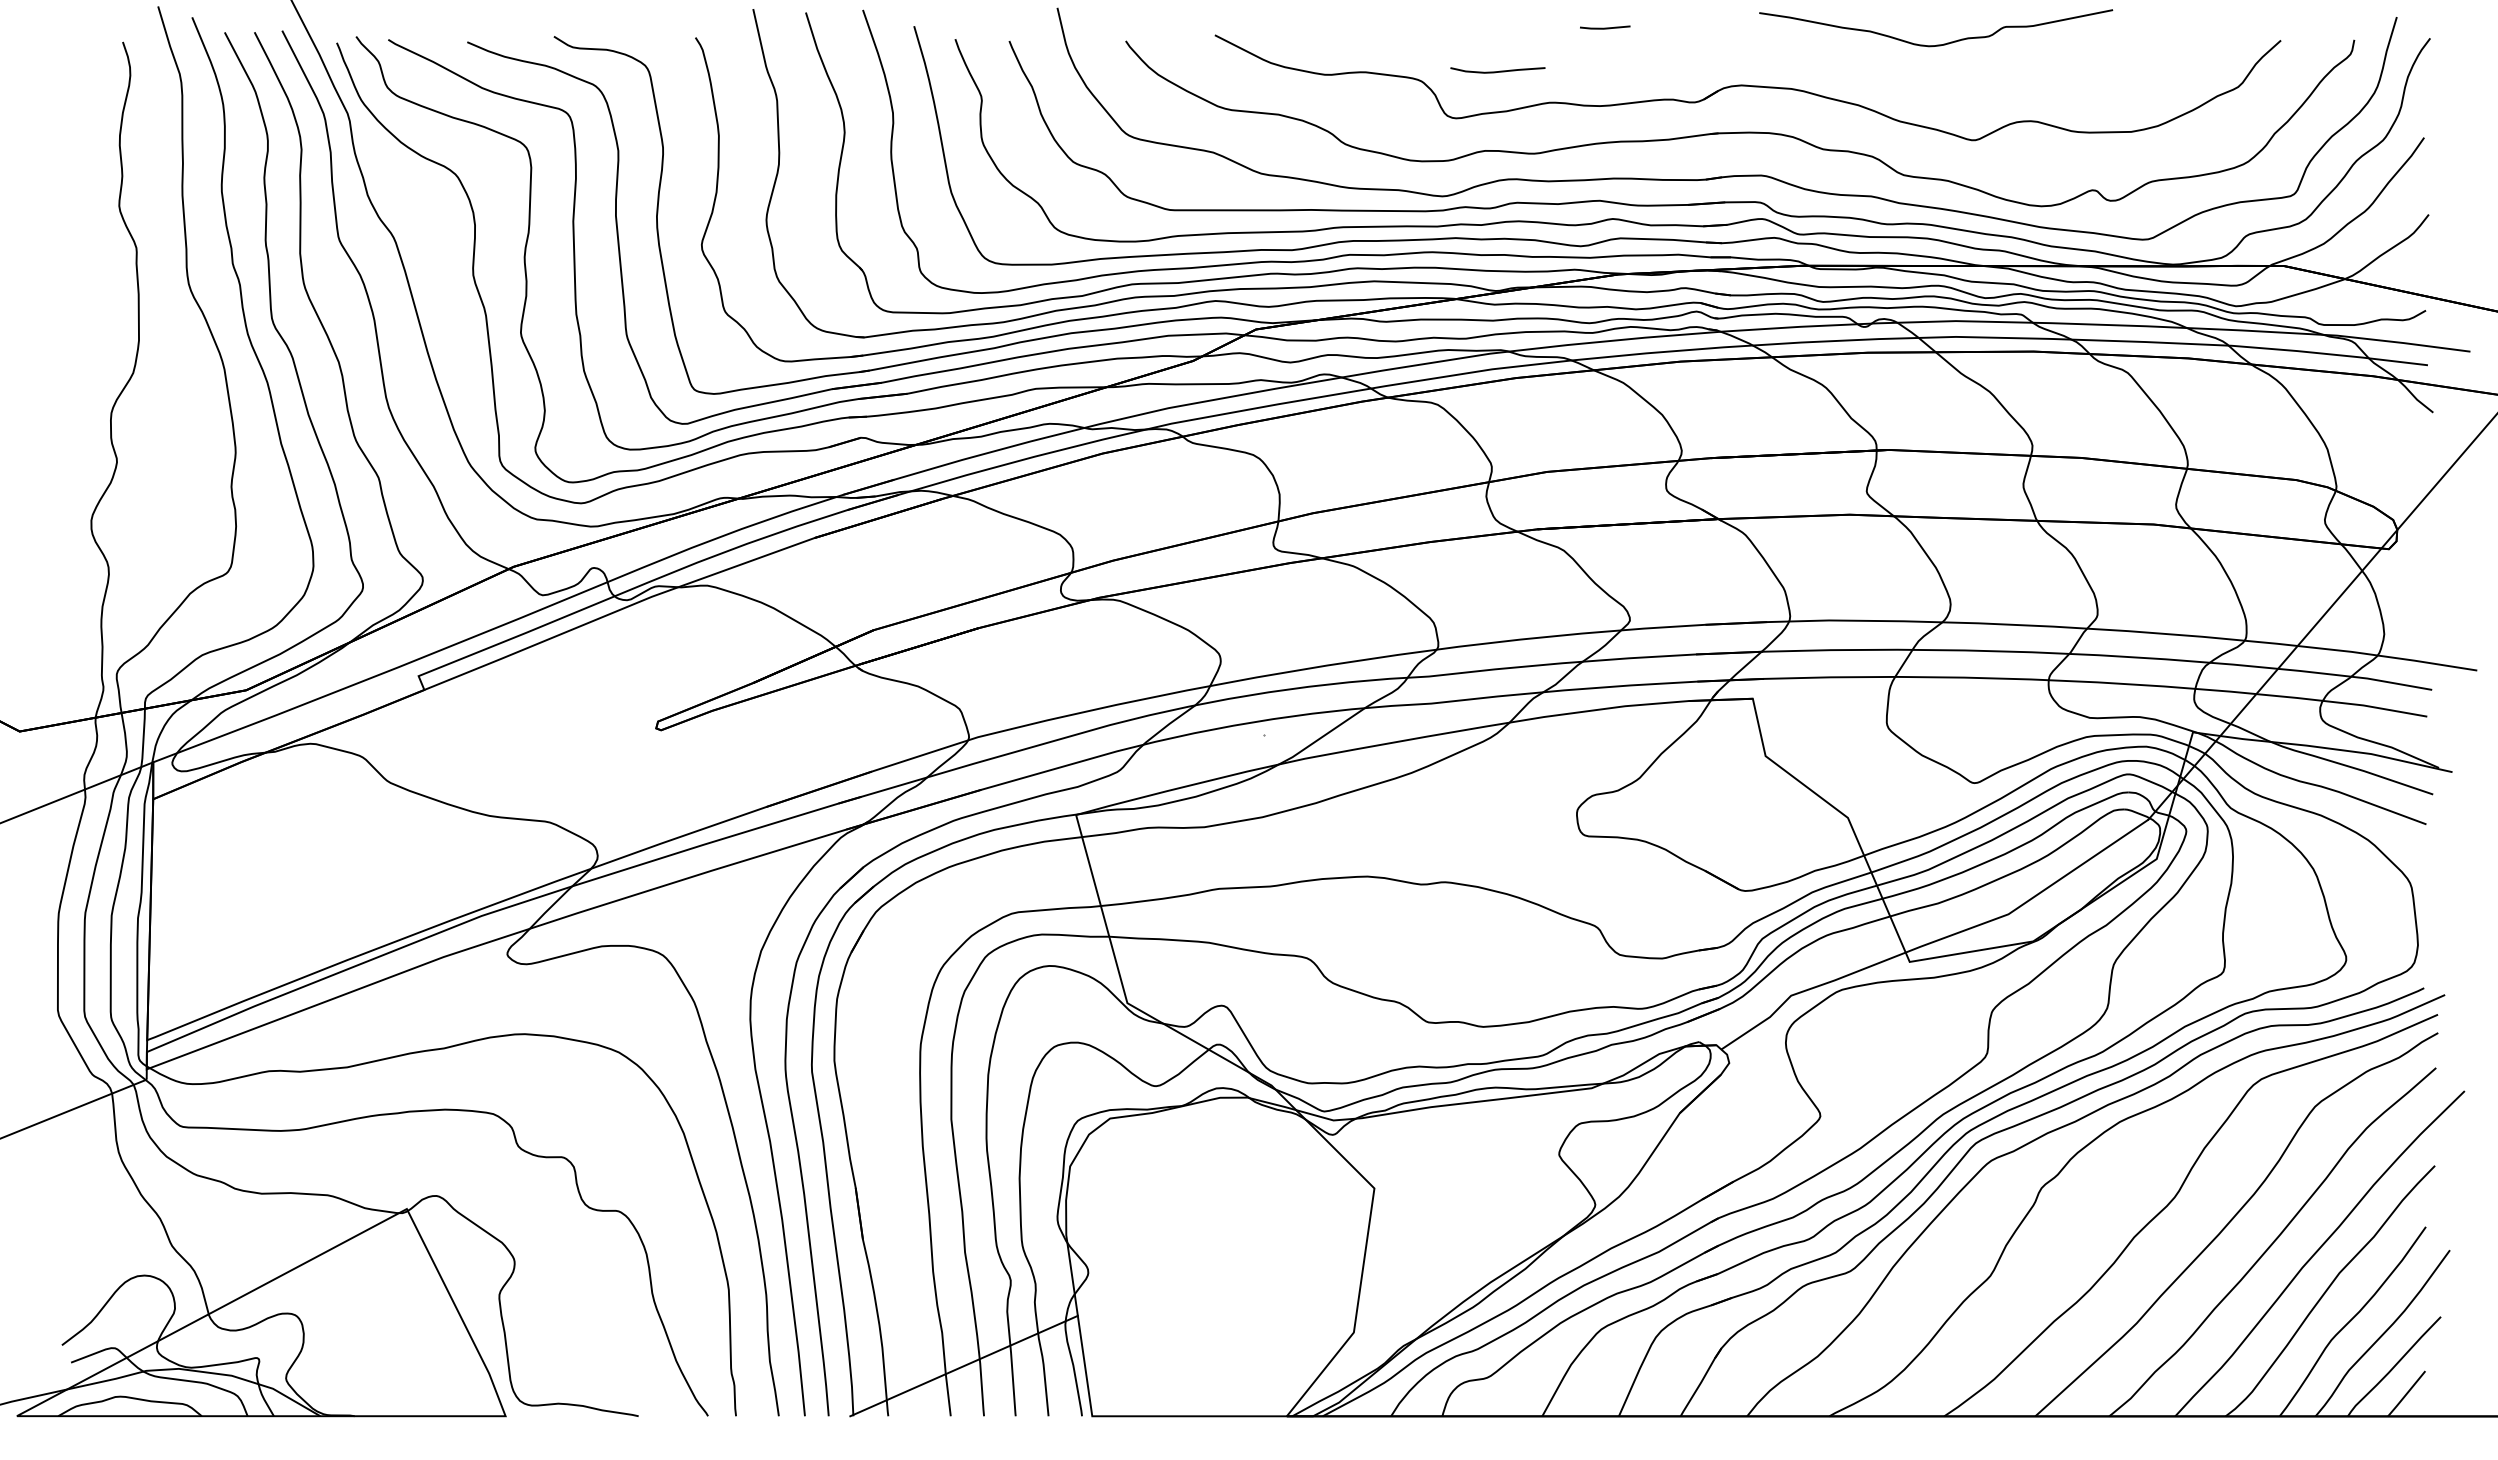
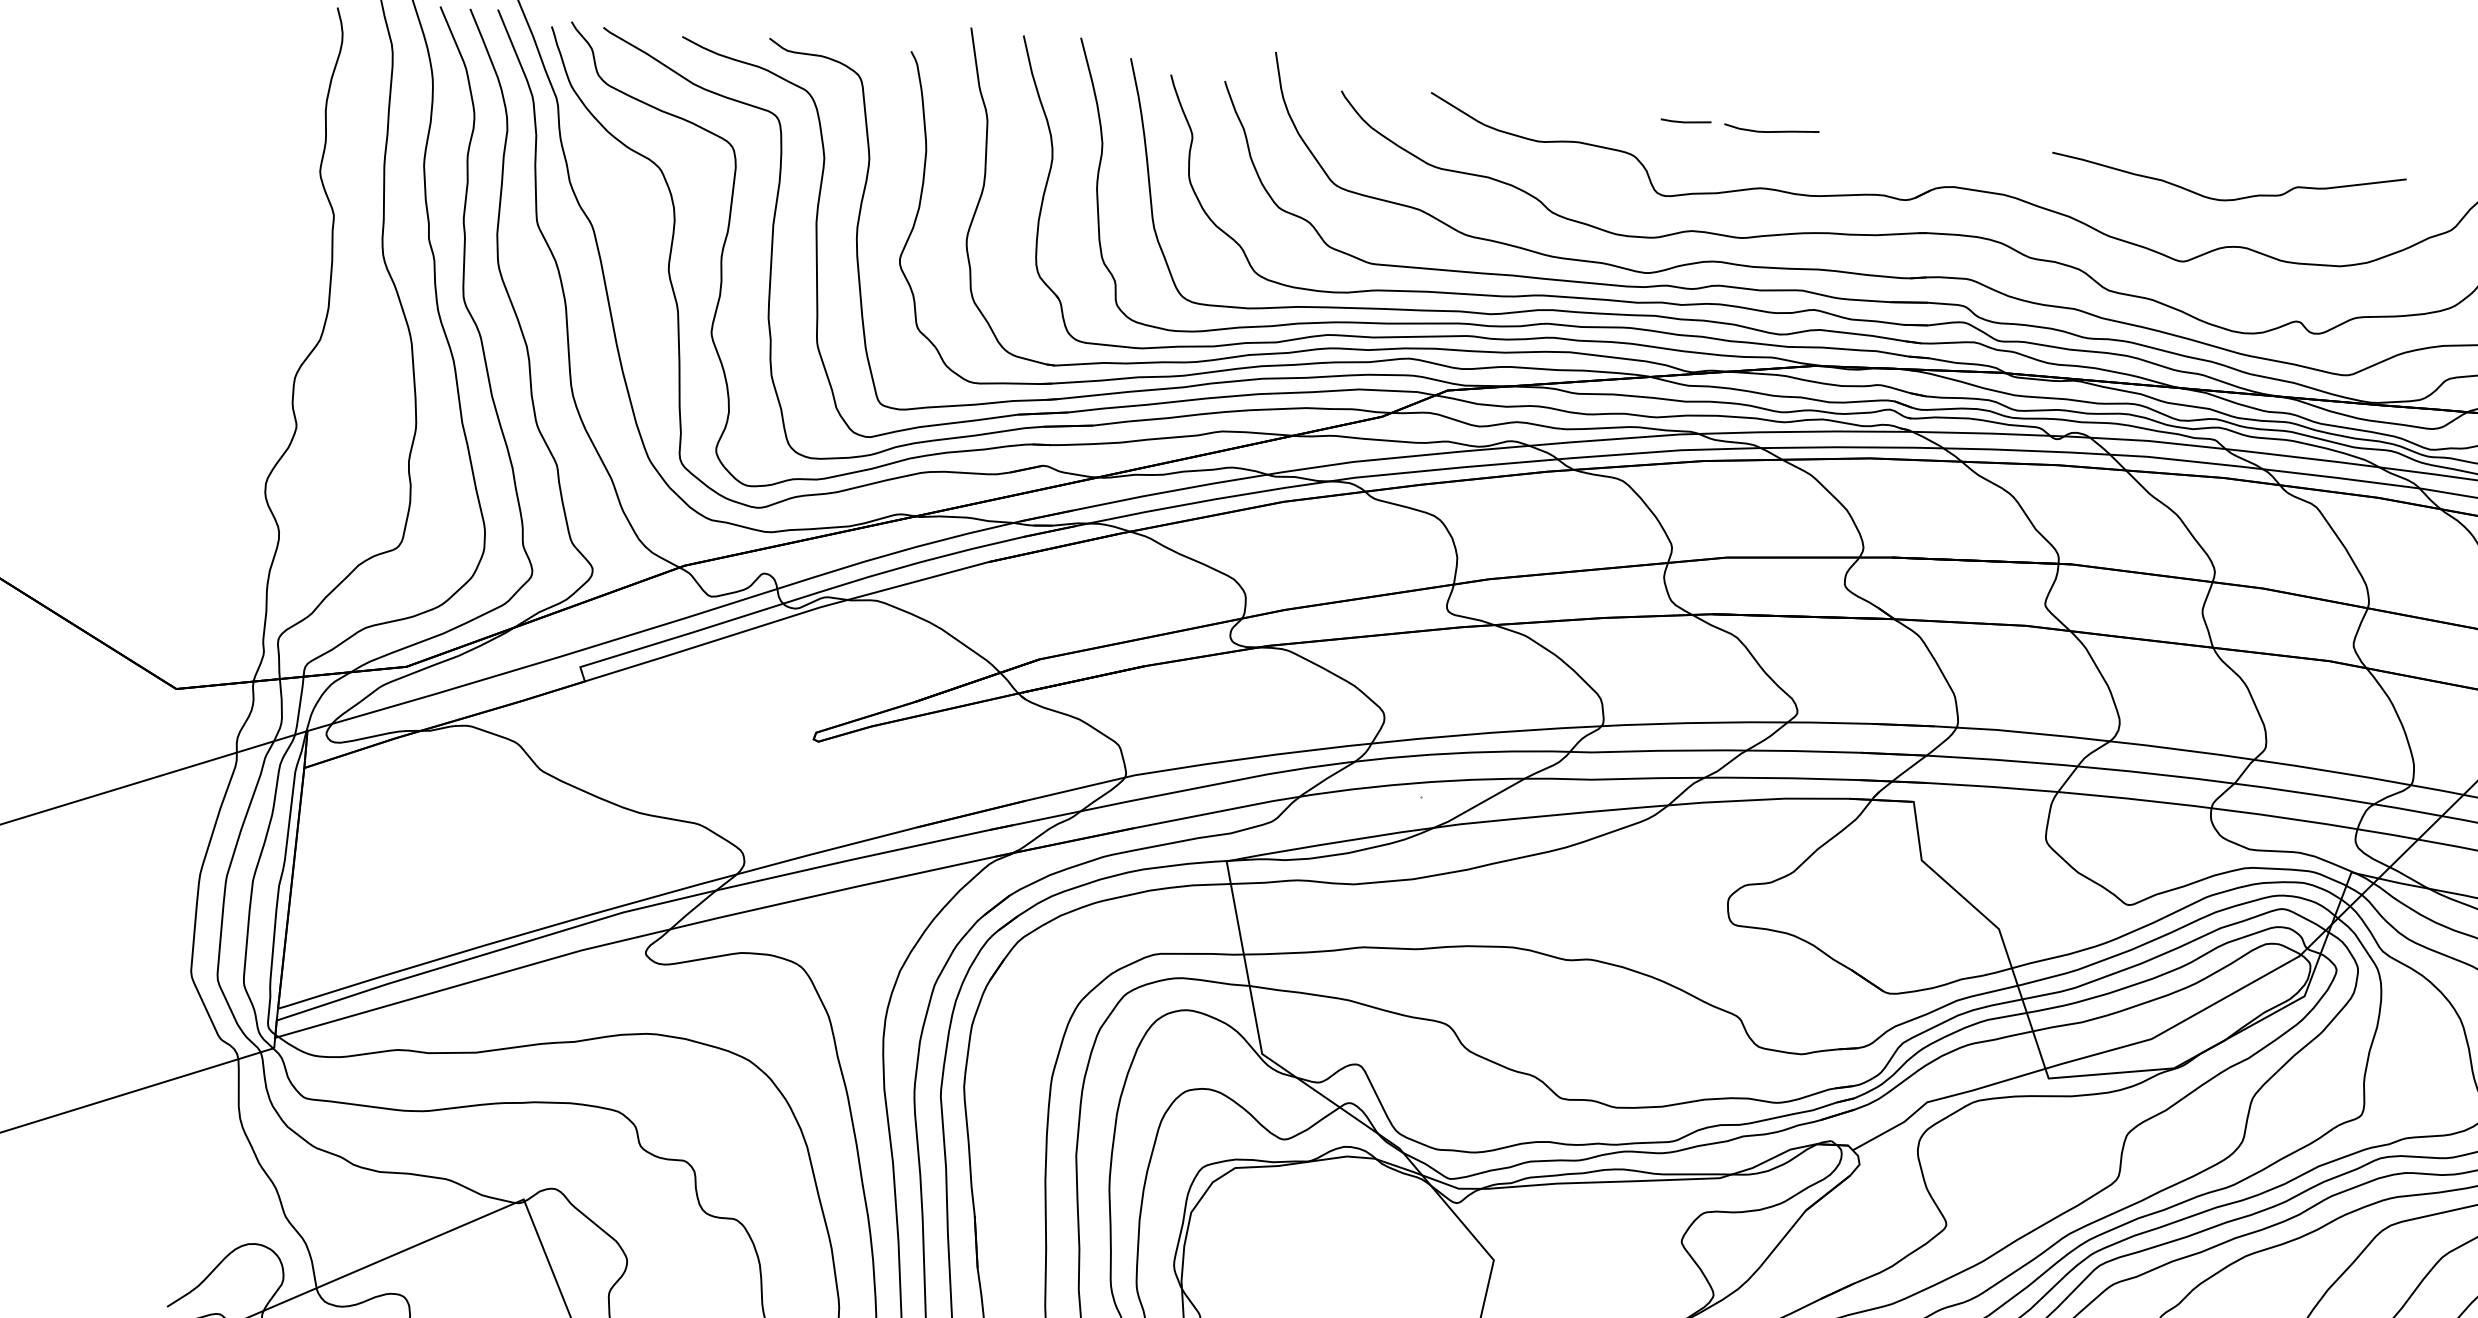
line: (1605, 27) -> (1686, 121), moved
curve: (1936, 44) -> (2227, 199), moved
curve: (1497, 71) -> (1771, 131), moved

